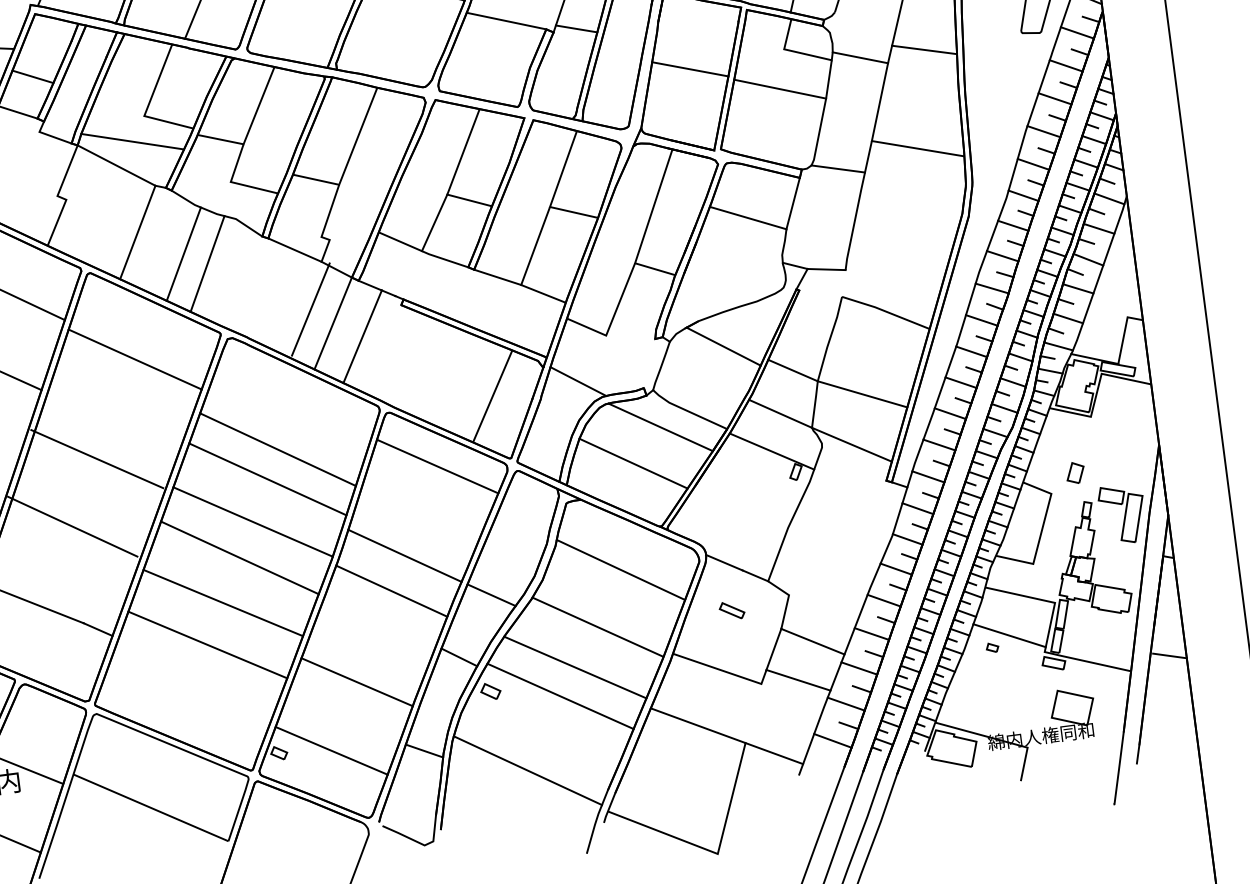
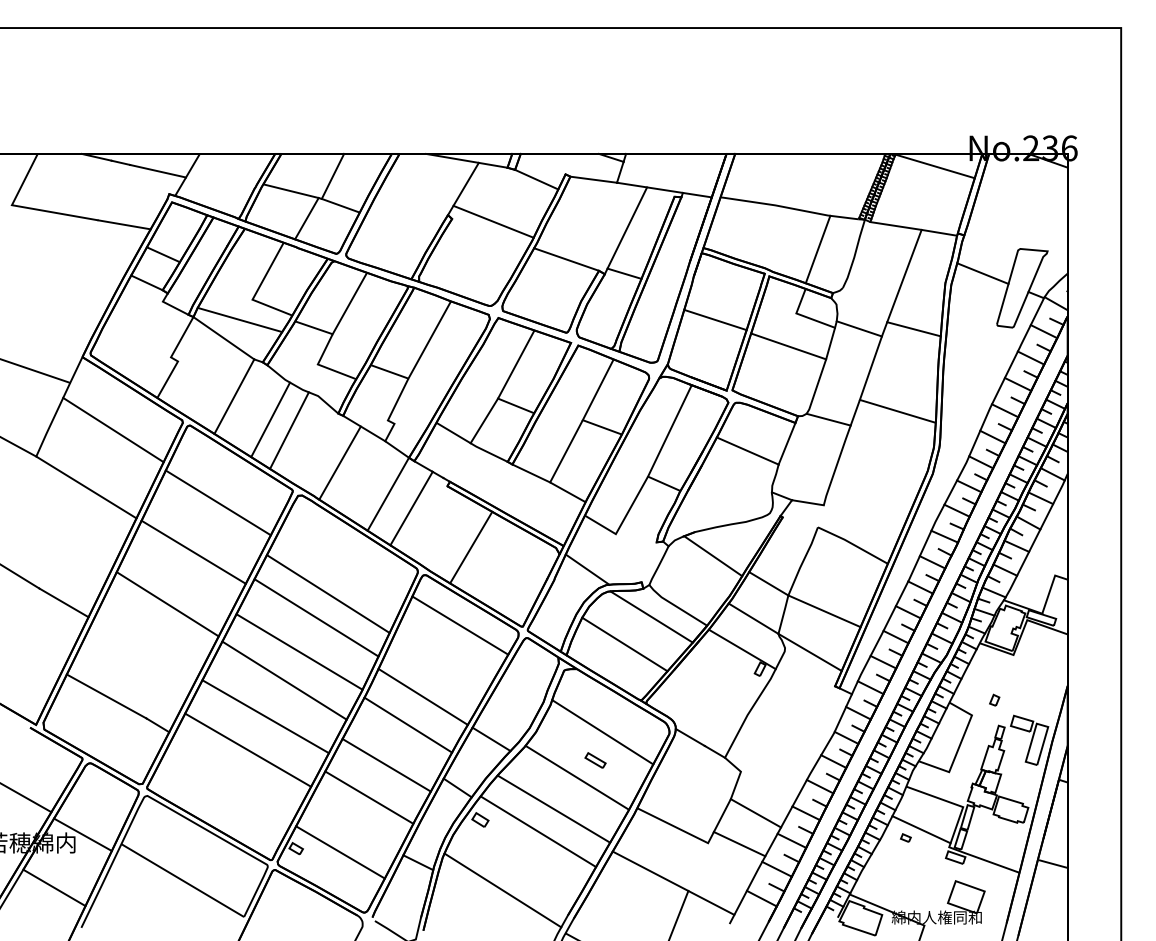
line: (310, 308) -> (339, 462), moved
line: (493, 396) -> (471, 547), moved
line: (96, 458) -> (193, 551), moved
part: (1075, 471) -> (994, 699), size x0.62
line: (72, 527) -> (167, 604), moved
part: (732, 610) -> (595, 760), moved
line: (372, 641) -> (386, 765), added

